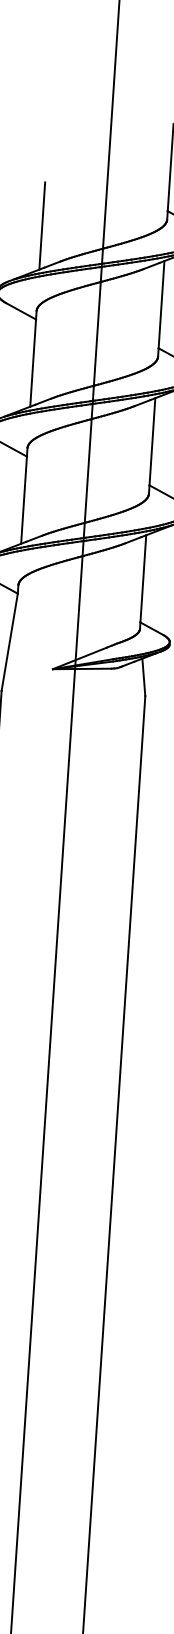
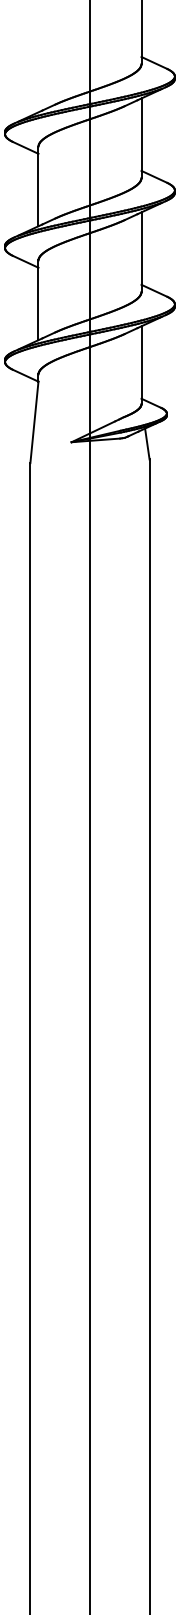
line: (42, 225) -> (38, 75), removed

